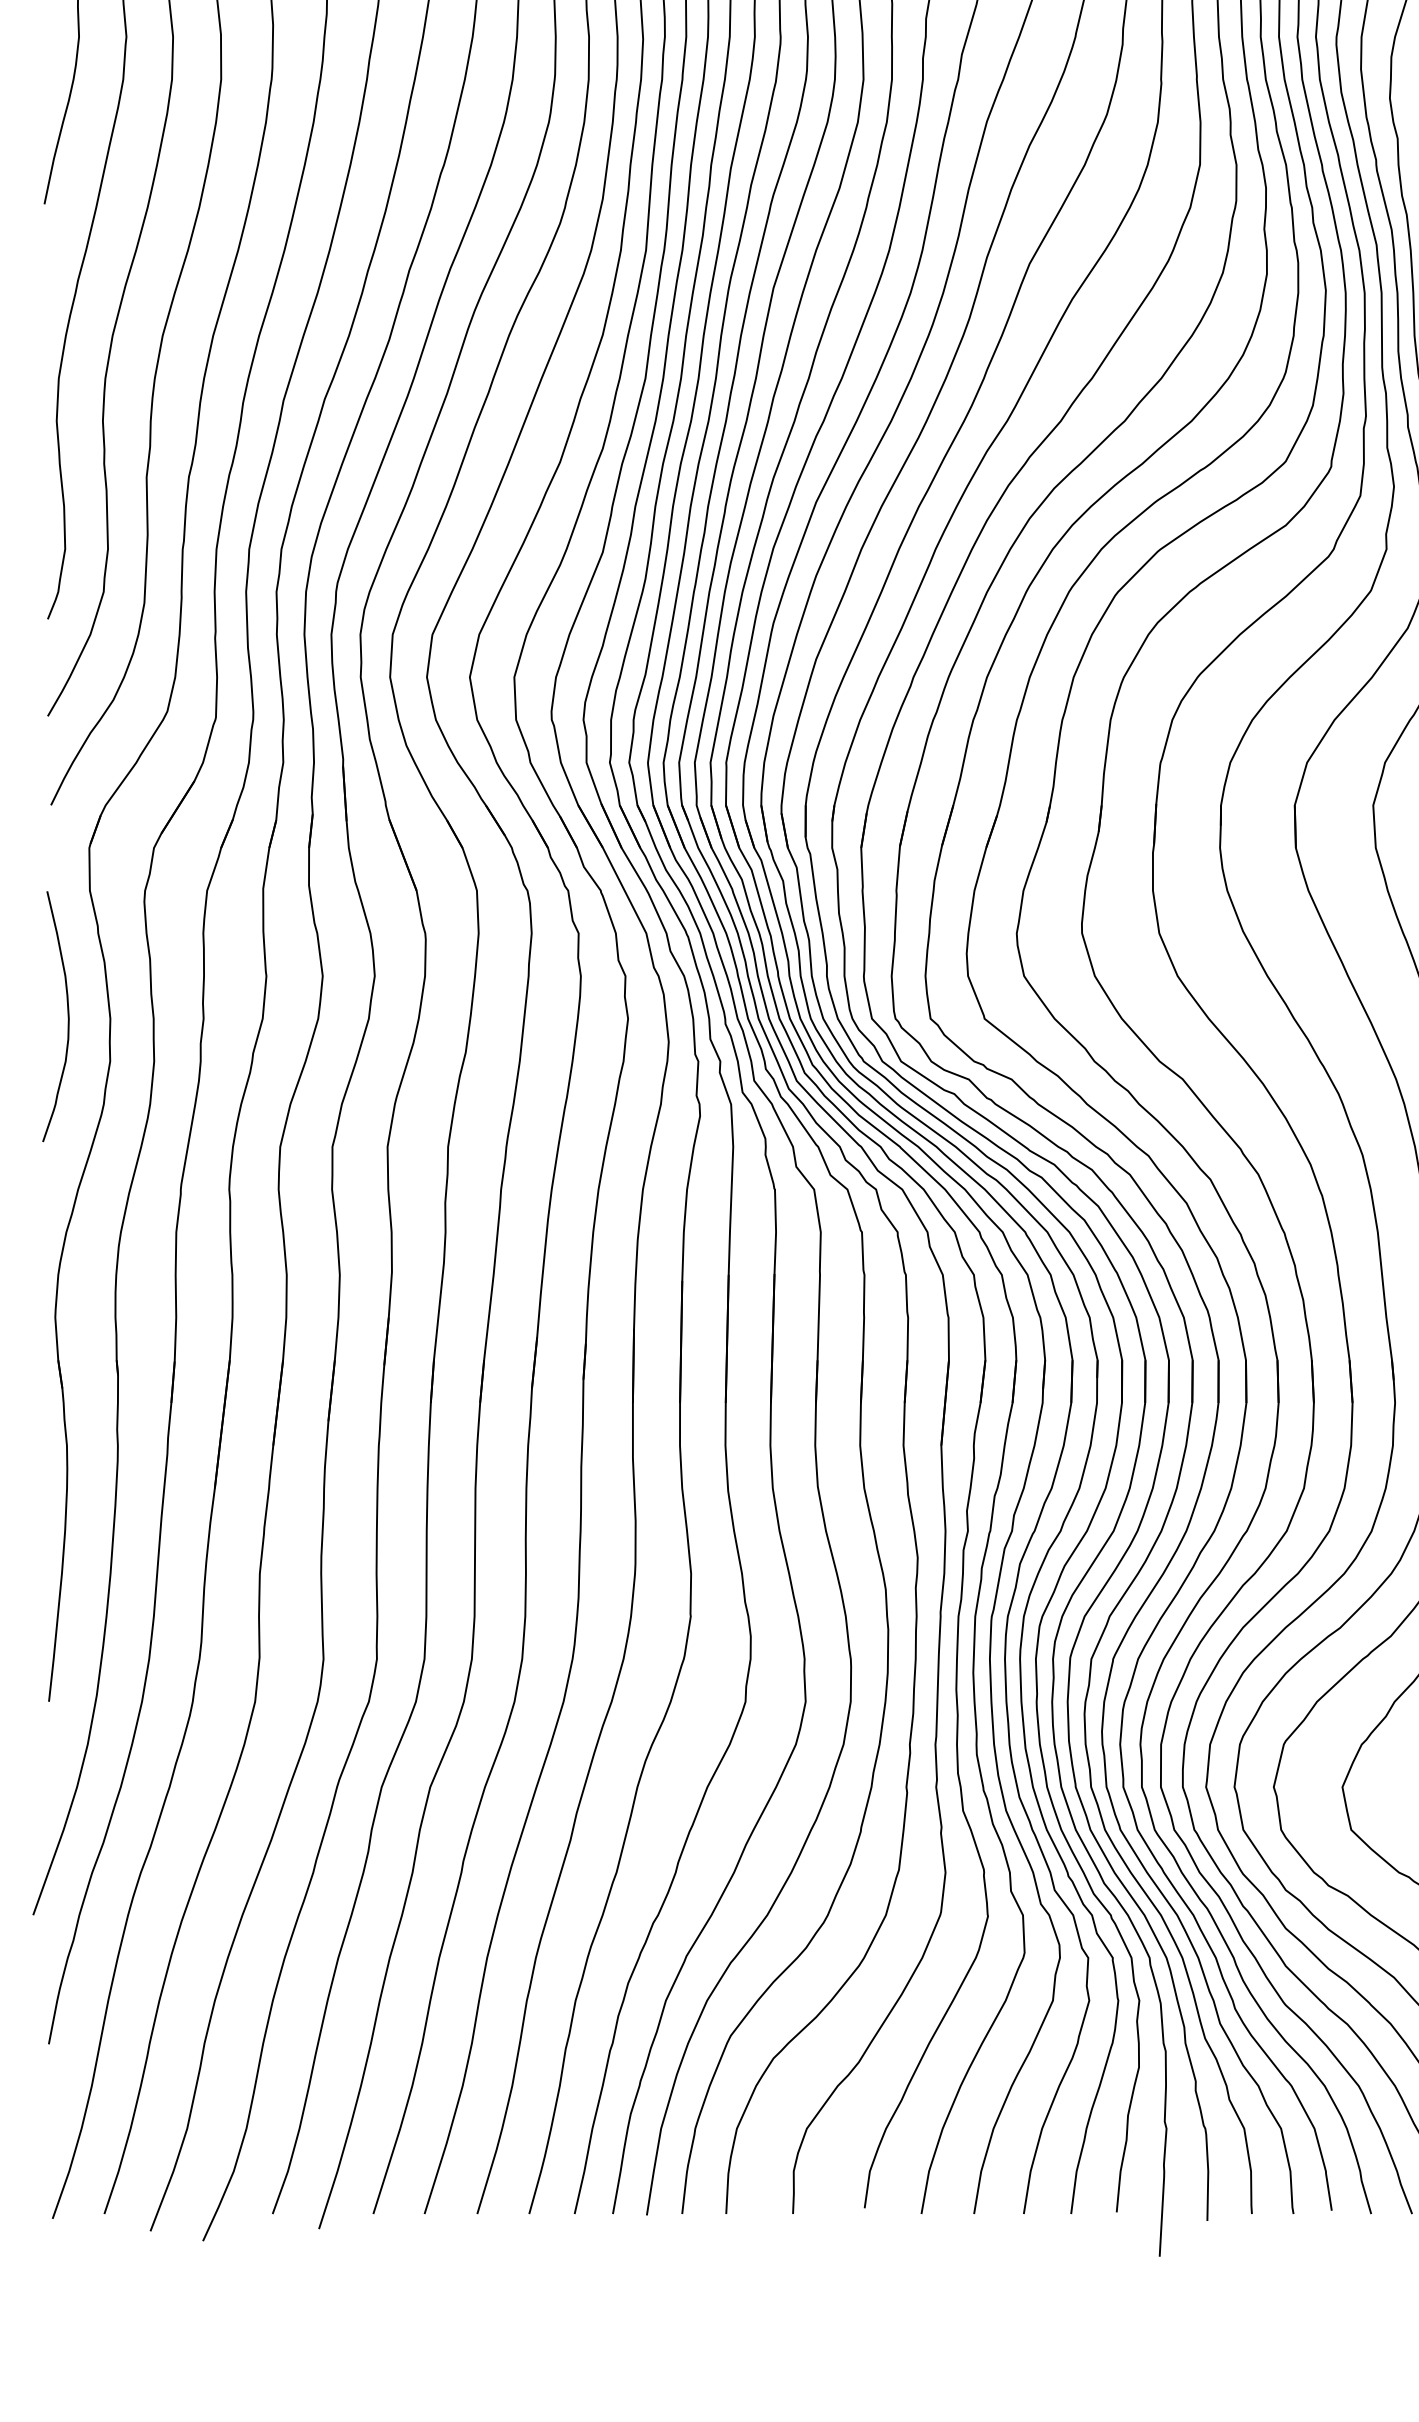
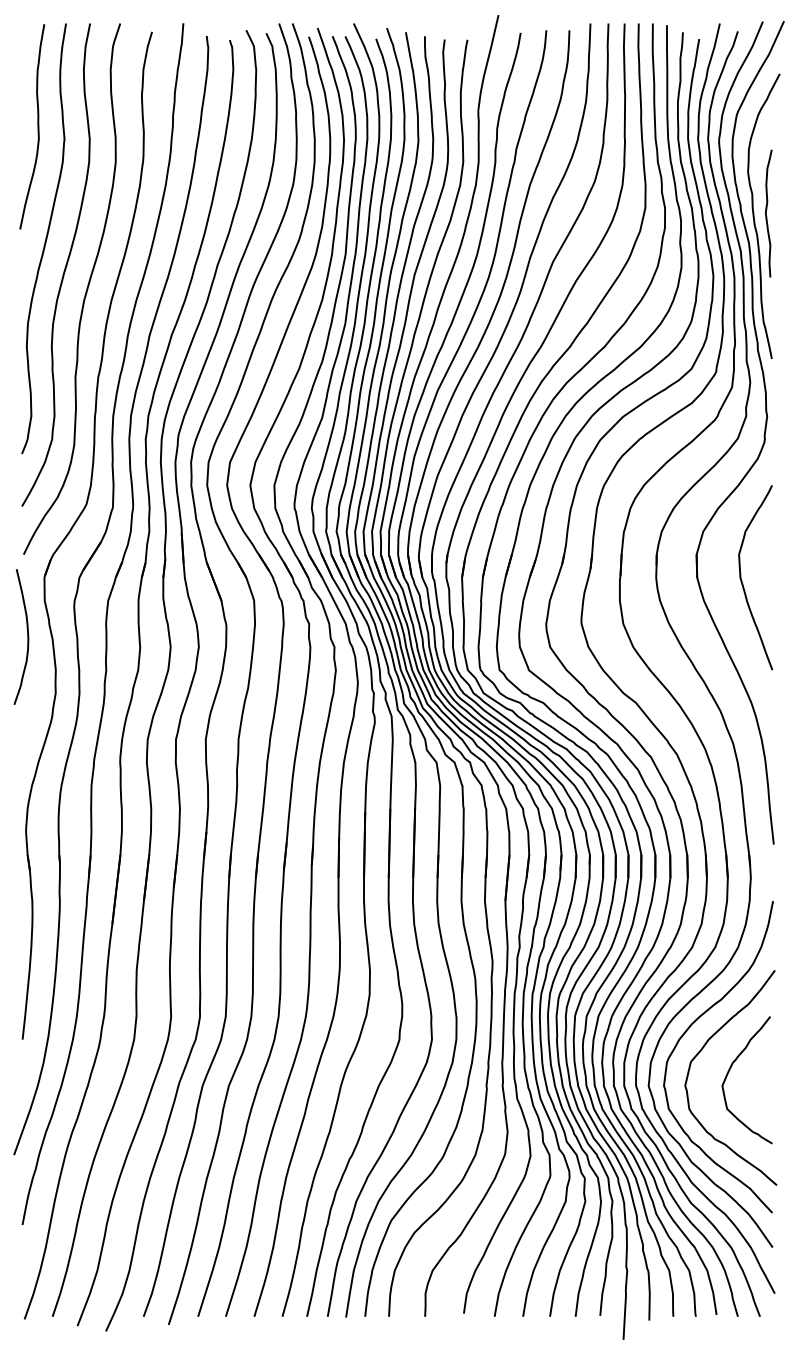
curve: (67, 1015) -> (27, 636), moved

